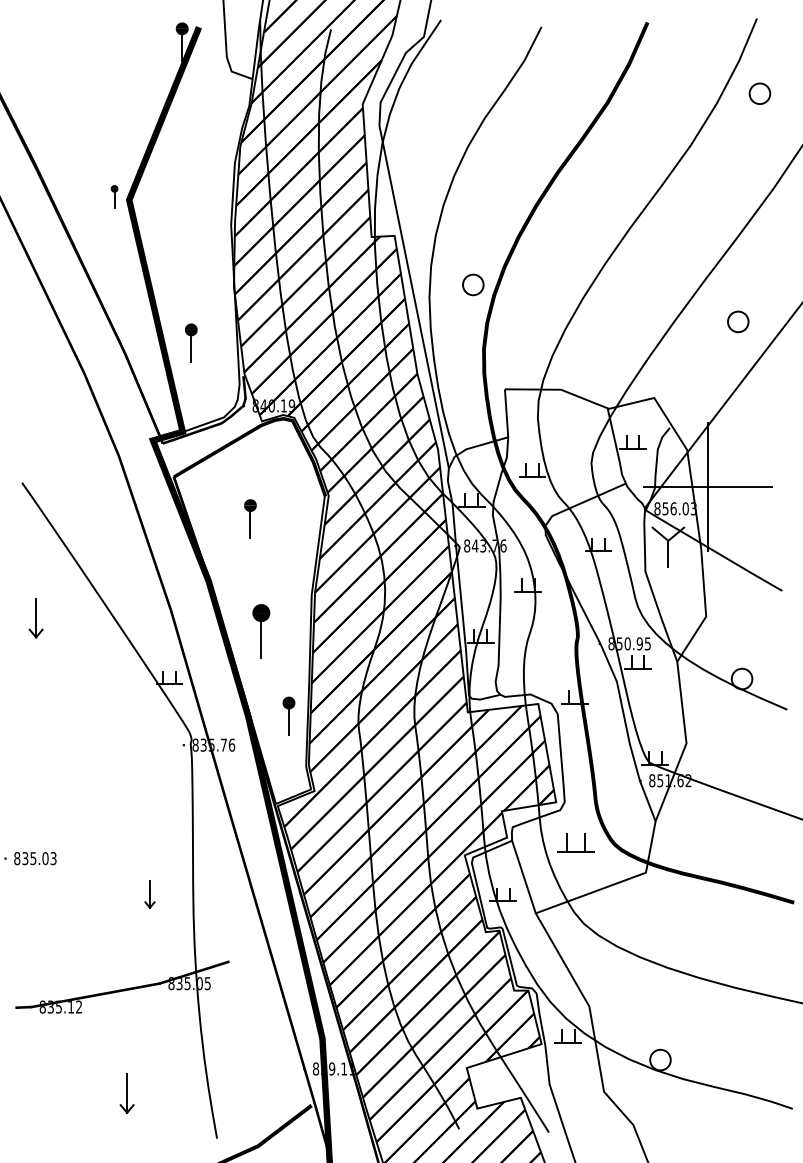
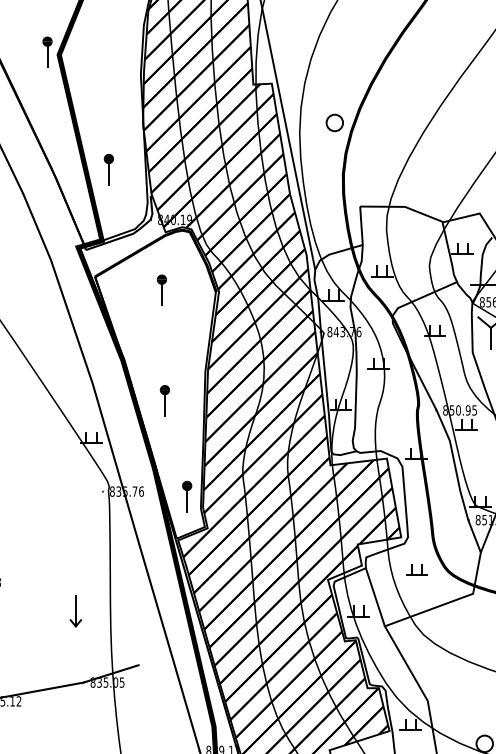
part: (114, 196) -> (47, 52), size x1.67
part: (250, 518) -> (161, 290), moved
part: (260, 631) -> (164, 400), size x0.71
part: (288, 715) -> (186, 495), moved
part: (575, 842) -> (416, 569), size x0.71
part: (149, 894) -> (75, 611), size x1.43

